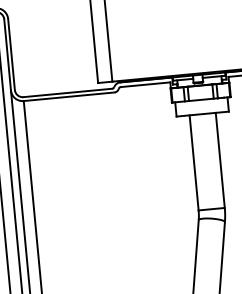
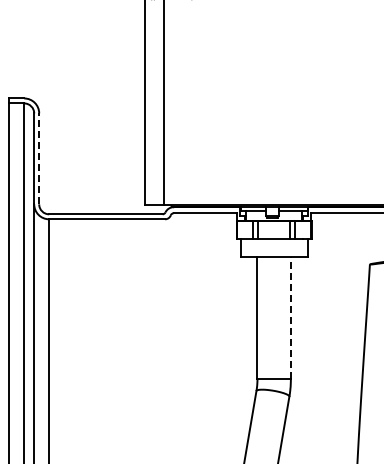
line: (11, 54) -> (39, 158), solid -> dashed
line: (220, 160) -> (290, 318), solid -> dashed

